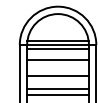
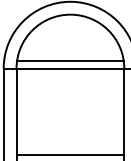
line: (57, 48) -> (69, 74), removed
line: (57, 60) -> (69, 95), removed
line: (57, 76) -> (69, 123), removed
line: (57, 89) -> (69, 146), removed

